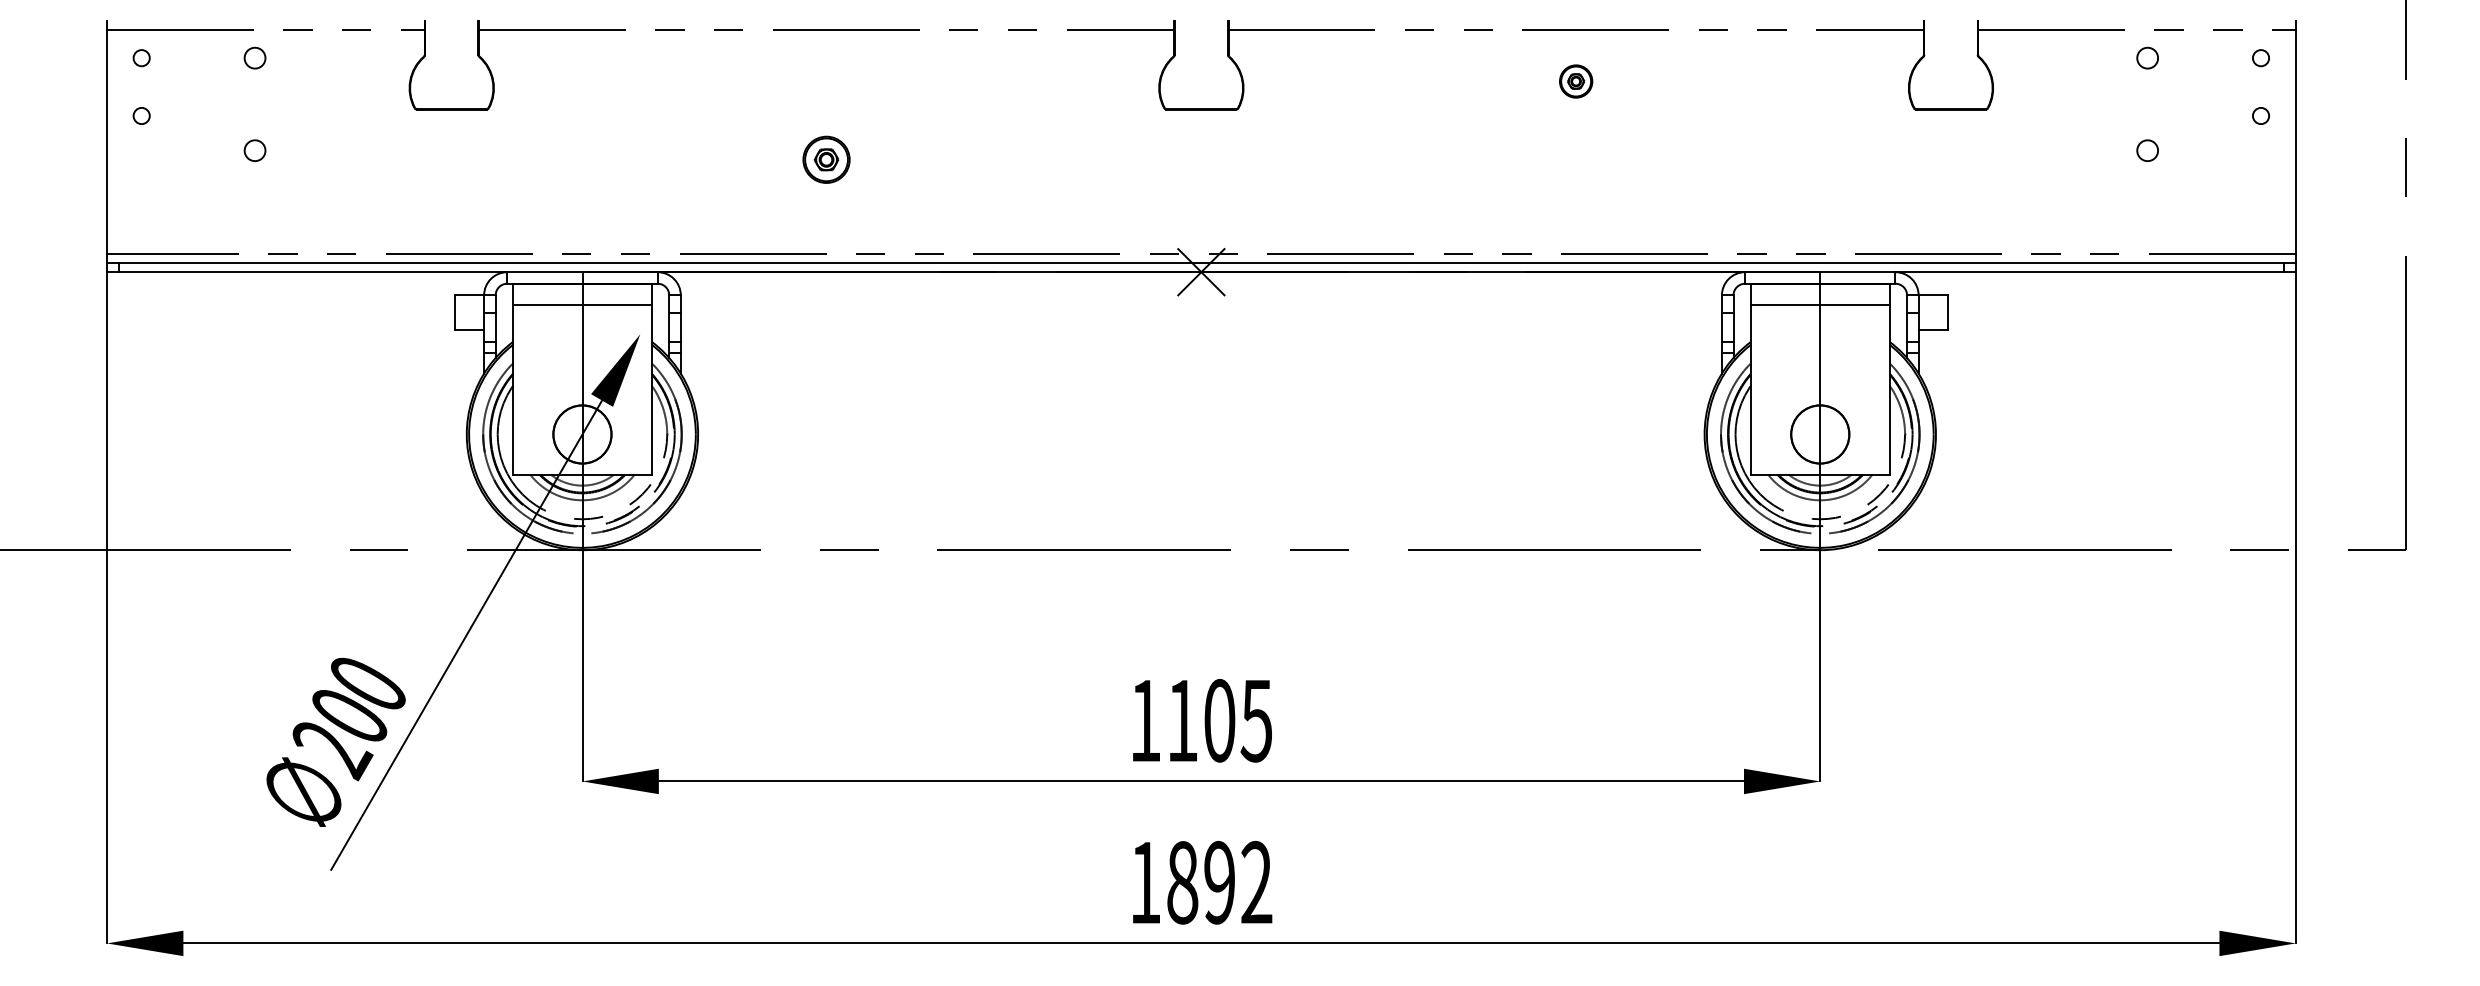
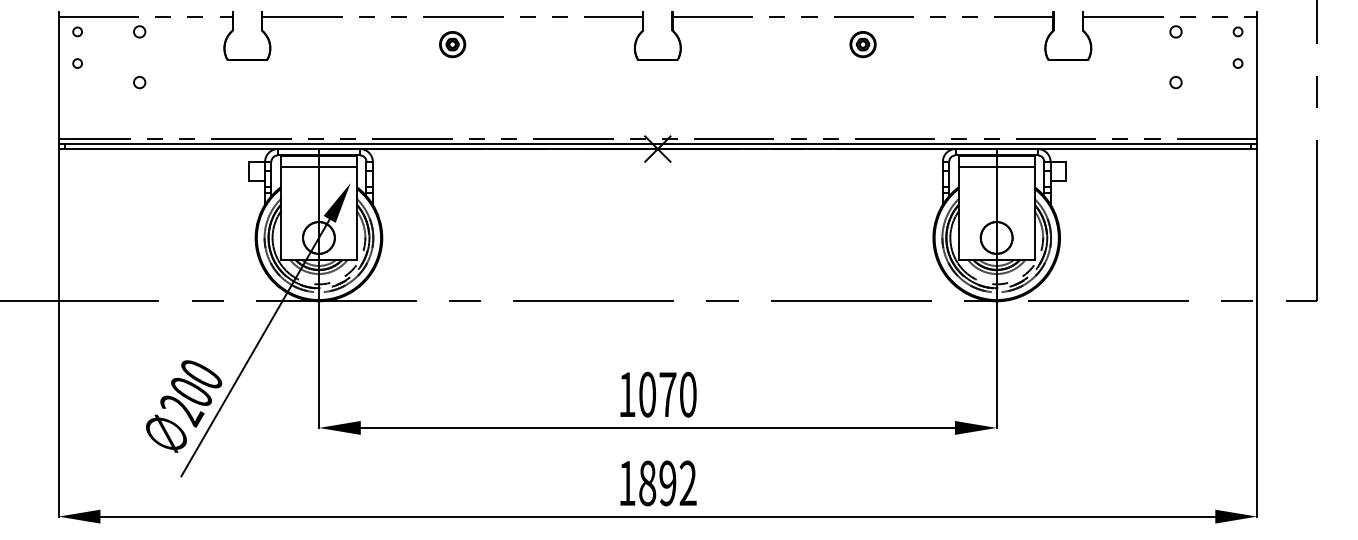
part: (1575, 81) -> (862, 44), size x1.43
part: (826, 159) -> (452, 44), moved
text: (1218, 720) -> (667, 394), 1105 -> 1070

